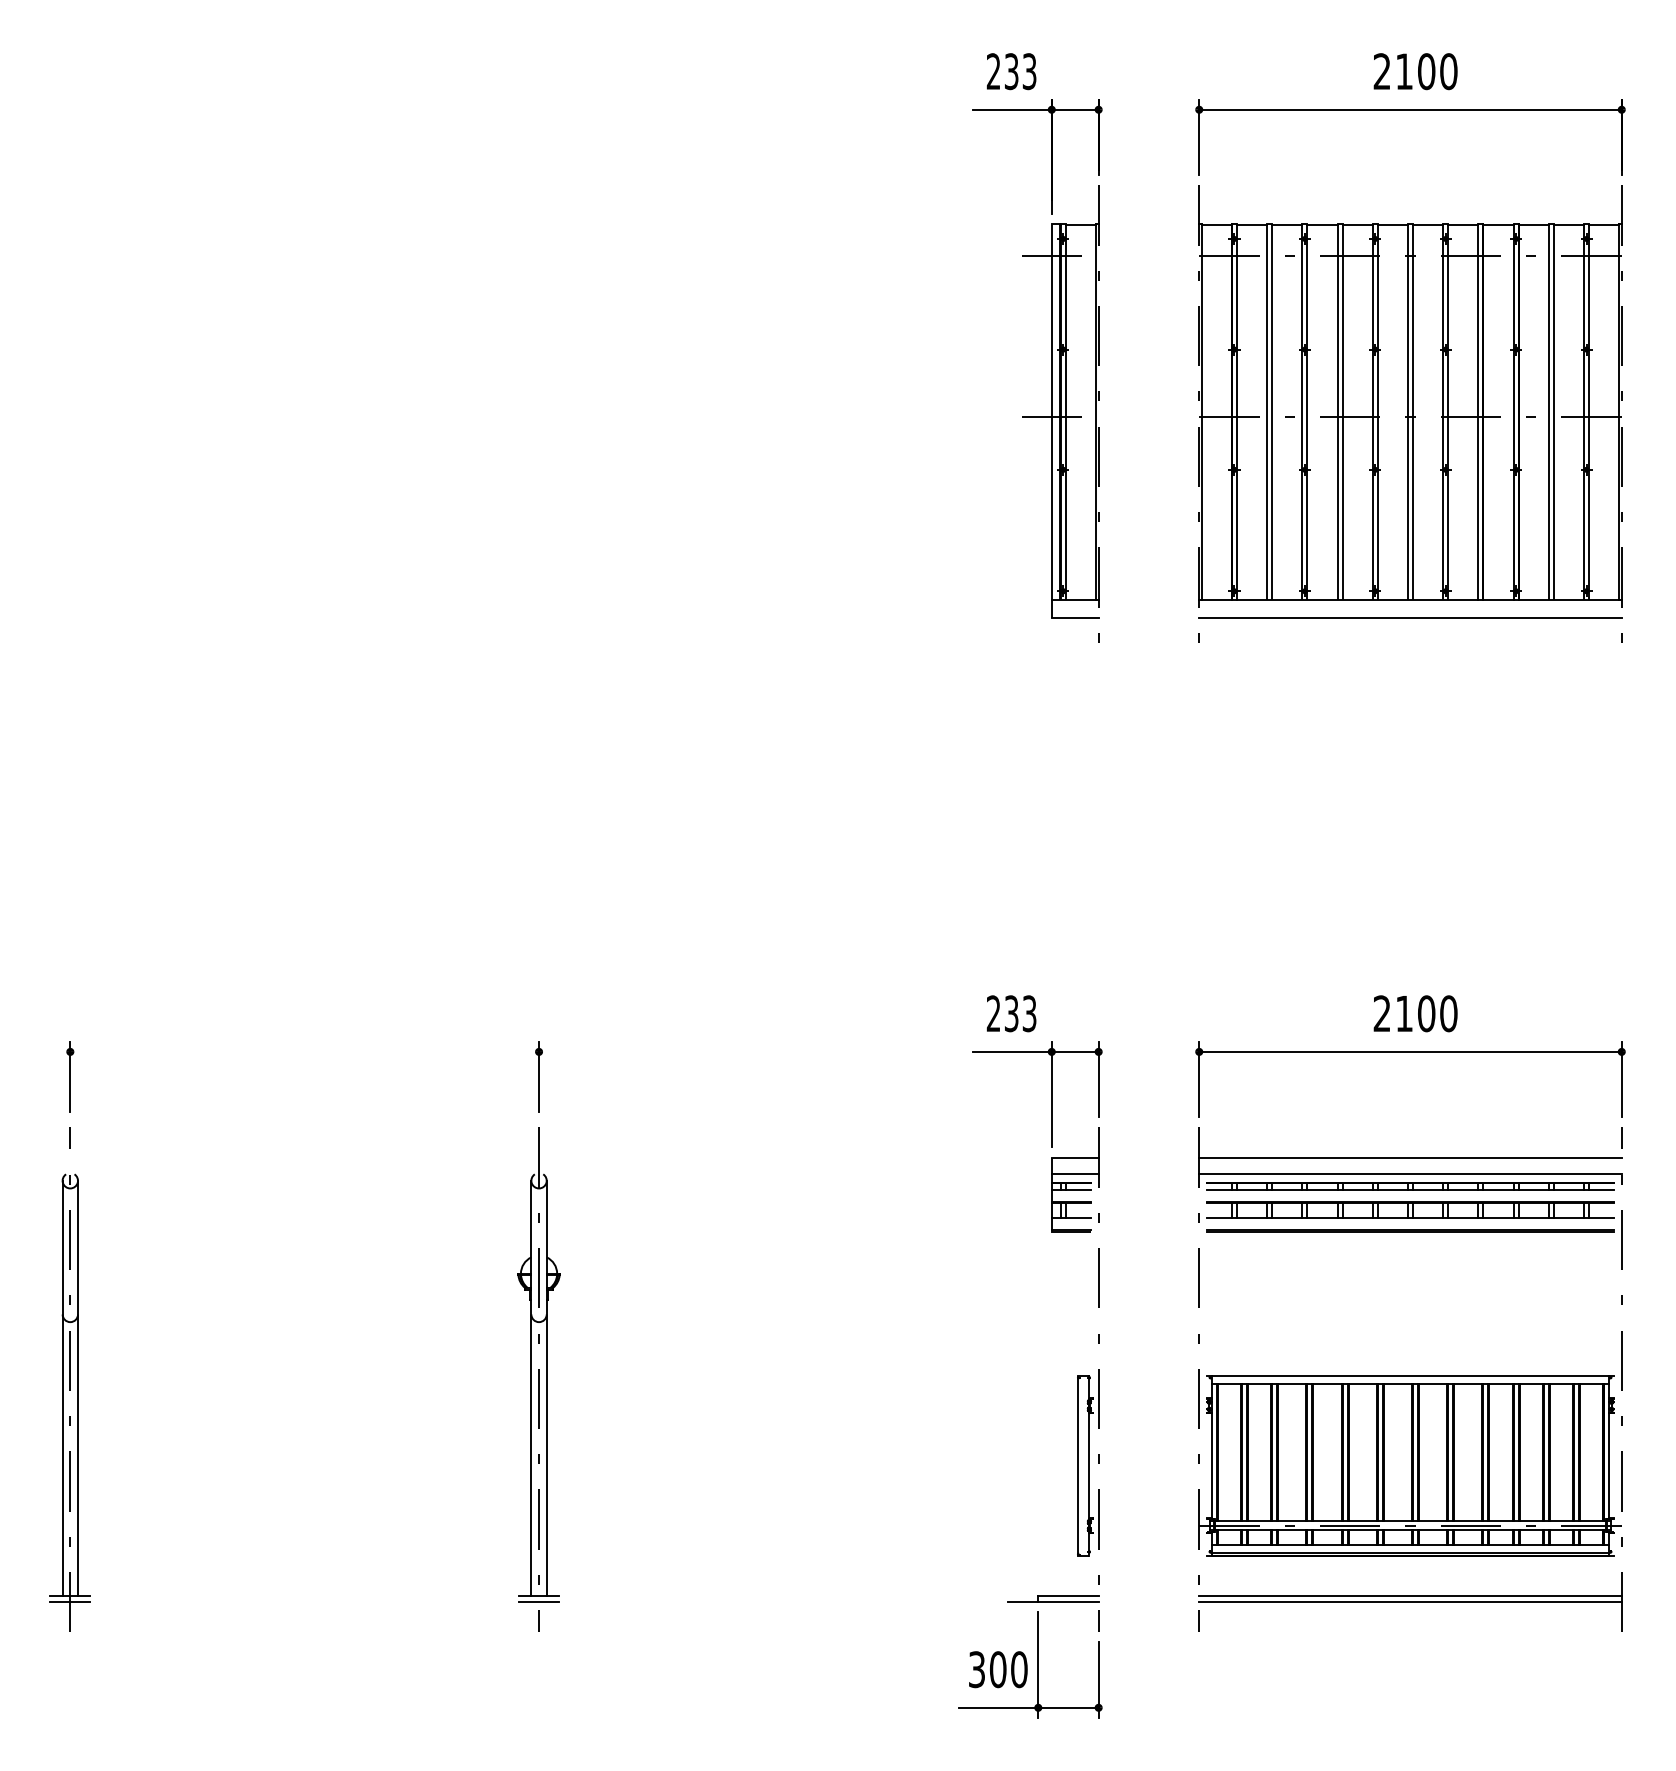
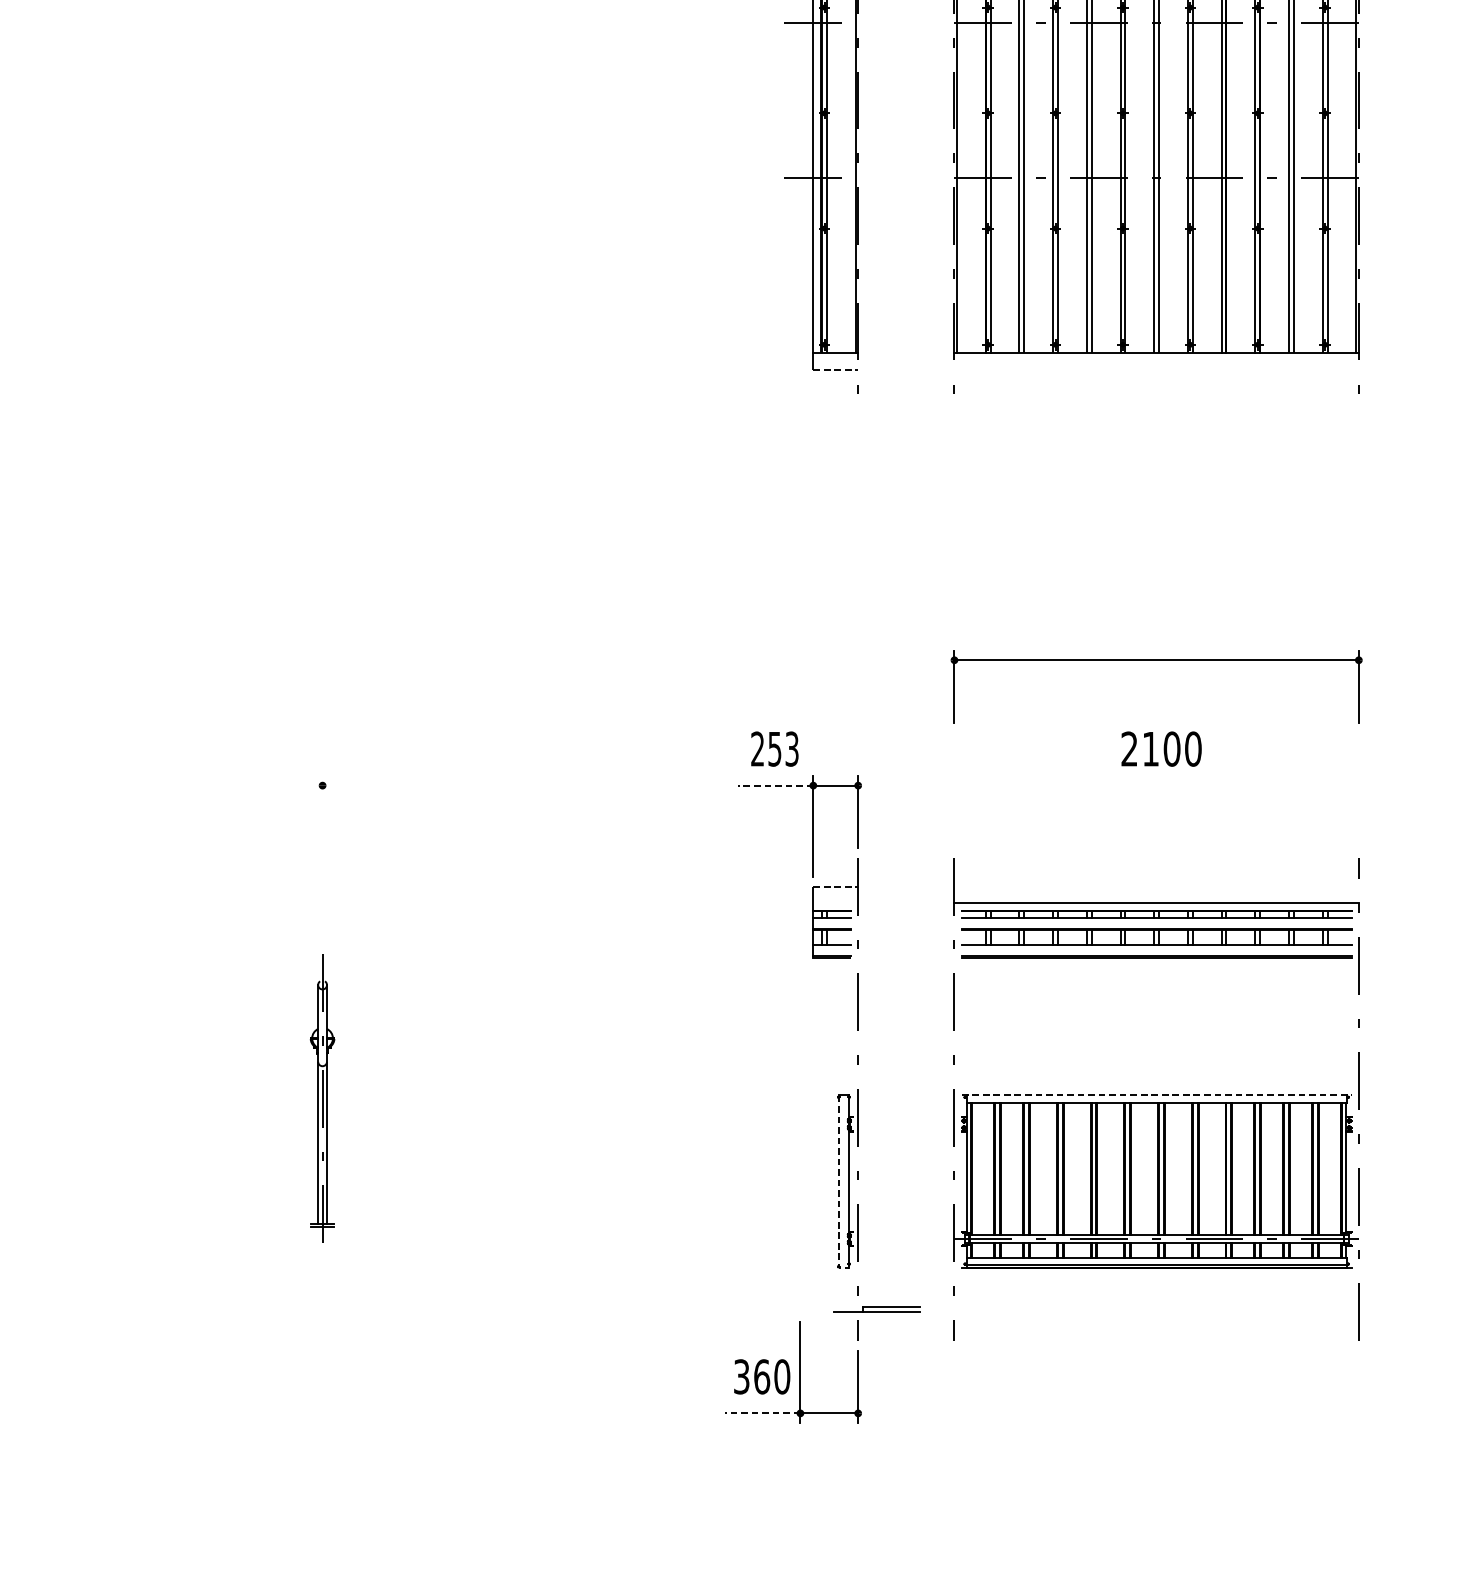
line: (1075, 617) -> (836, 369), solid -> dashed
line: (1410, 617) -> (1156, 369), removed
text: (1011, 1013) -> (774, 748), 233 -> 253
line: (1011, 1051) -> (774, 785), solid -> dashed
part: (1410, 1052) -> (1156, 660), moved
line: (539, 1076) -> (323, 809), removed
line: (1075, 1157) -> (836, 886), solid -> dashed
line: (1410, 1157) -> (1156, 886), removed
line: (1074, 1174) -> (835, 902), removed
line: (1410, 1375) -> (1156, 1095), solid -> dashed
part: (538, 1379) -> (322, 1099), size x0.6
line: (1078, 1472) -> (838, 1188), solid -> dashed
line: (1410, 1596) -> (1156, 1306), removed
part: (1053, 1598) -> (877, 1308), moved
line: (1410, 1602) -> (1156, 1312), removed
text: (997, 1669) -> (761, 1376), 300 -> 360
line: (998, 1707) -> (762, 1413), solid -> dashed

